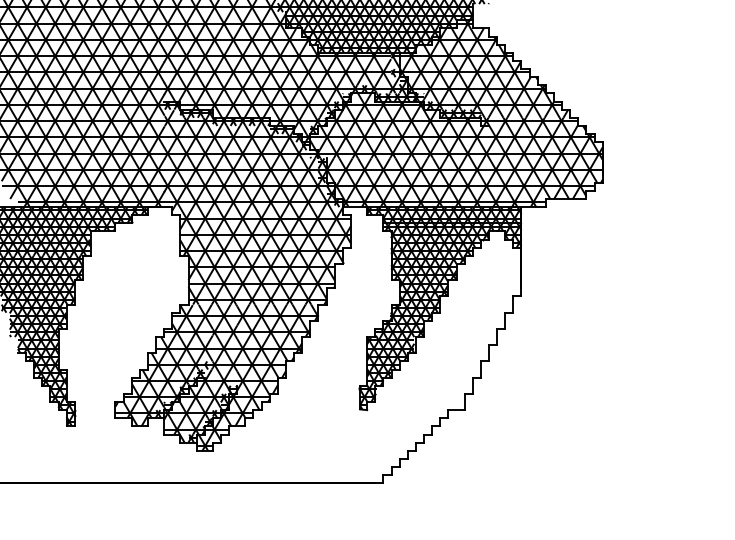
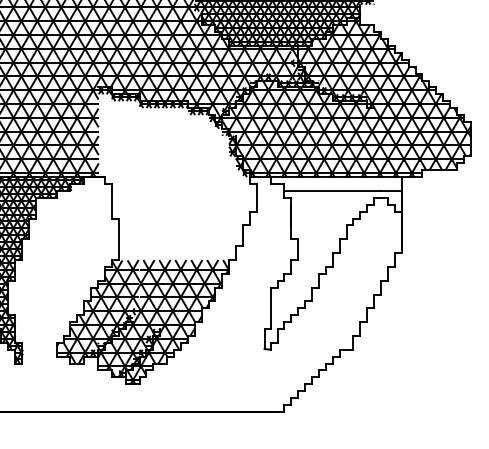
hatch: (257, 207) -> (177, 177), removed
hatch: (440, 308) -> (332, 263), removed

